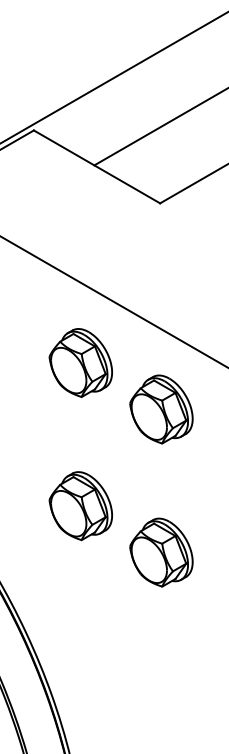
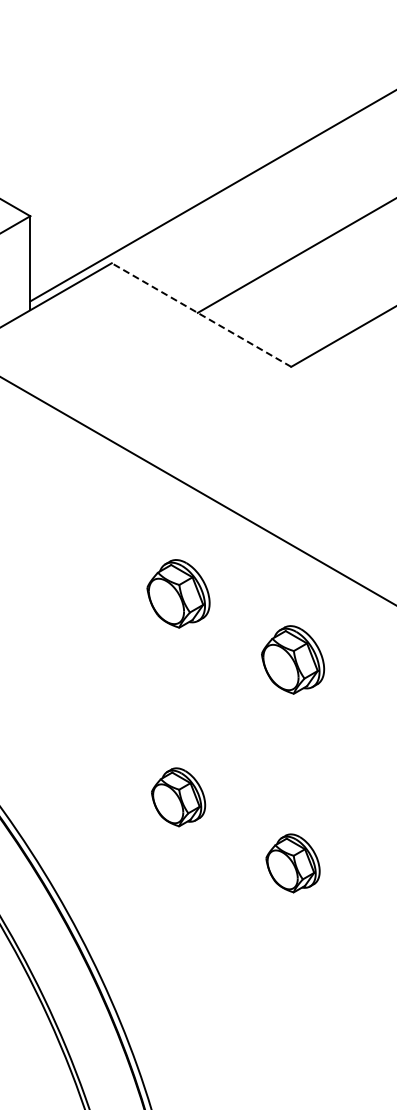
line: (97, 167) -> (201, 315), solid -> dashed
part: (80, 362) -> (178, 593), size x0.7
part: (161, 409) -> (292, 659), size x0.7
part: (80, 506) -> (178, 797), size x0.6
part: (161, 552) -> (292, 863), size x0.6

